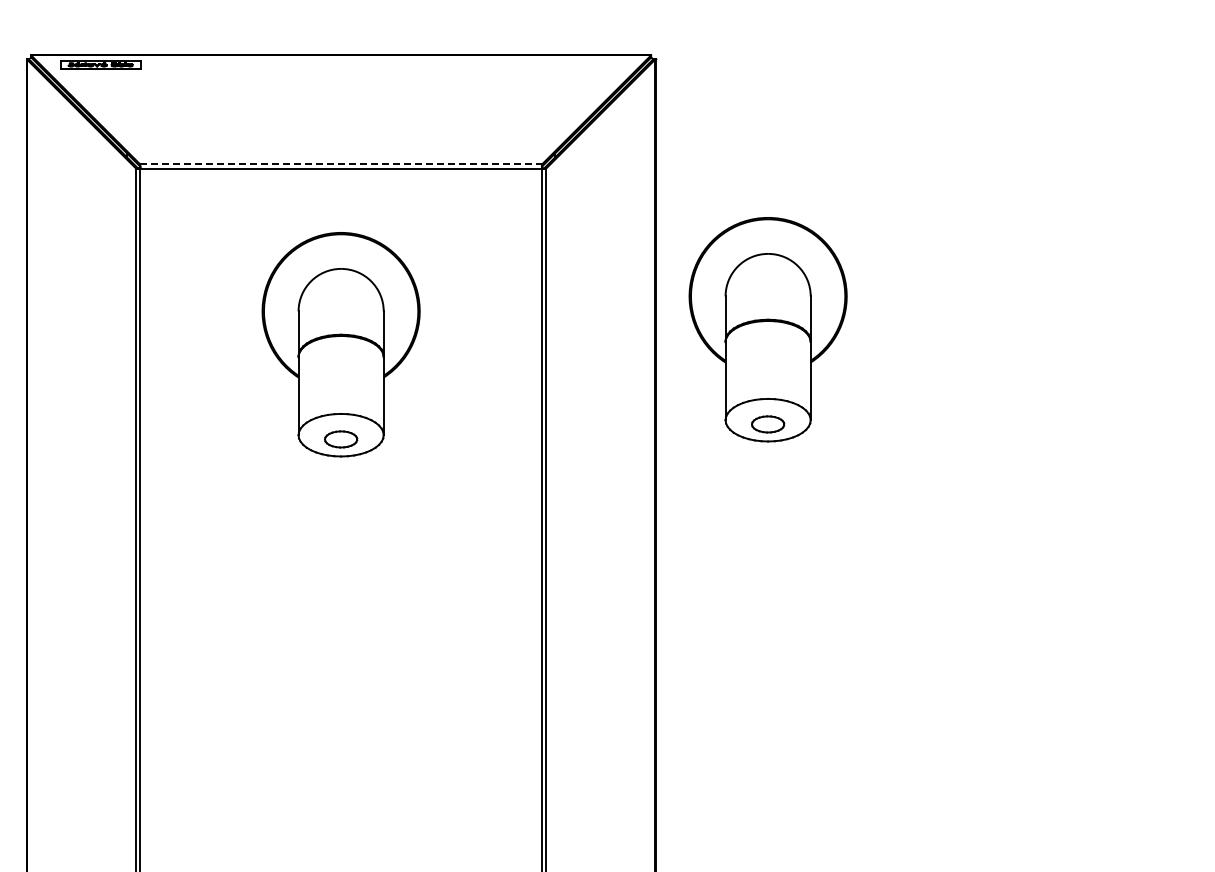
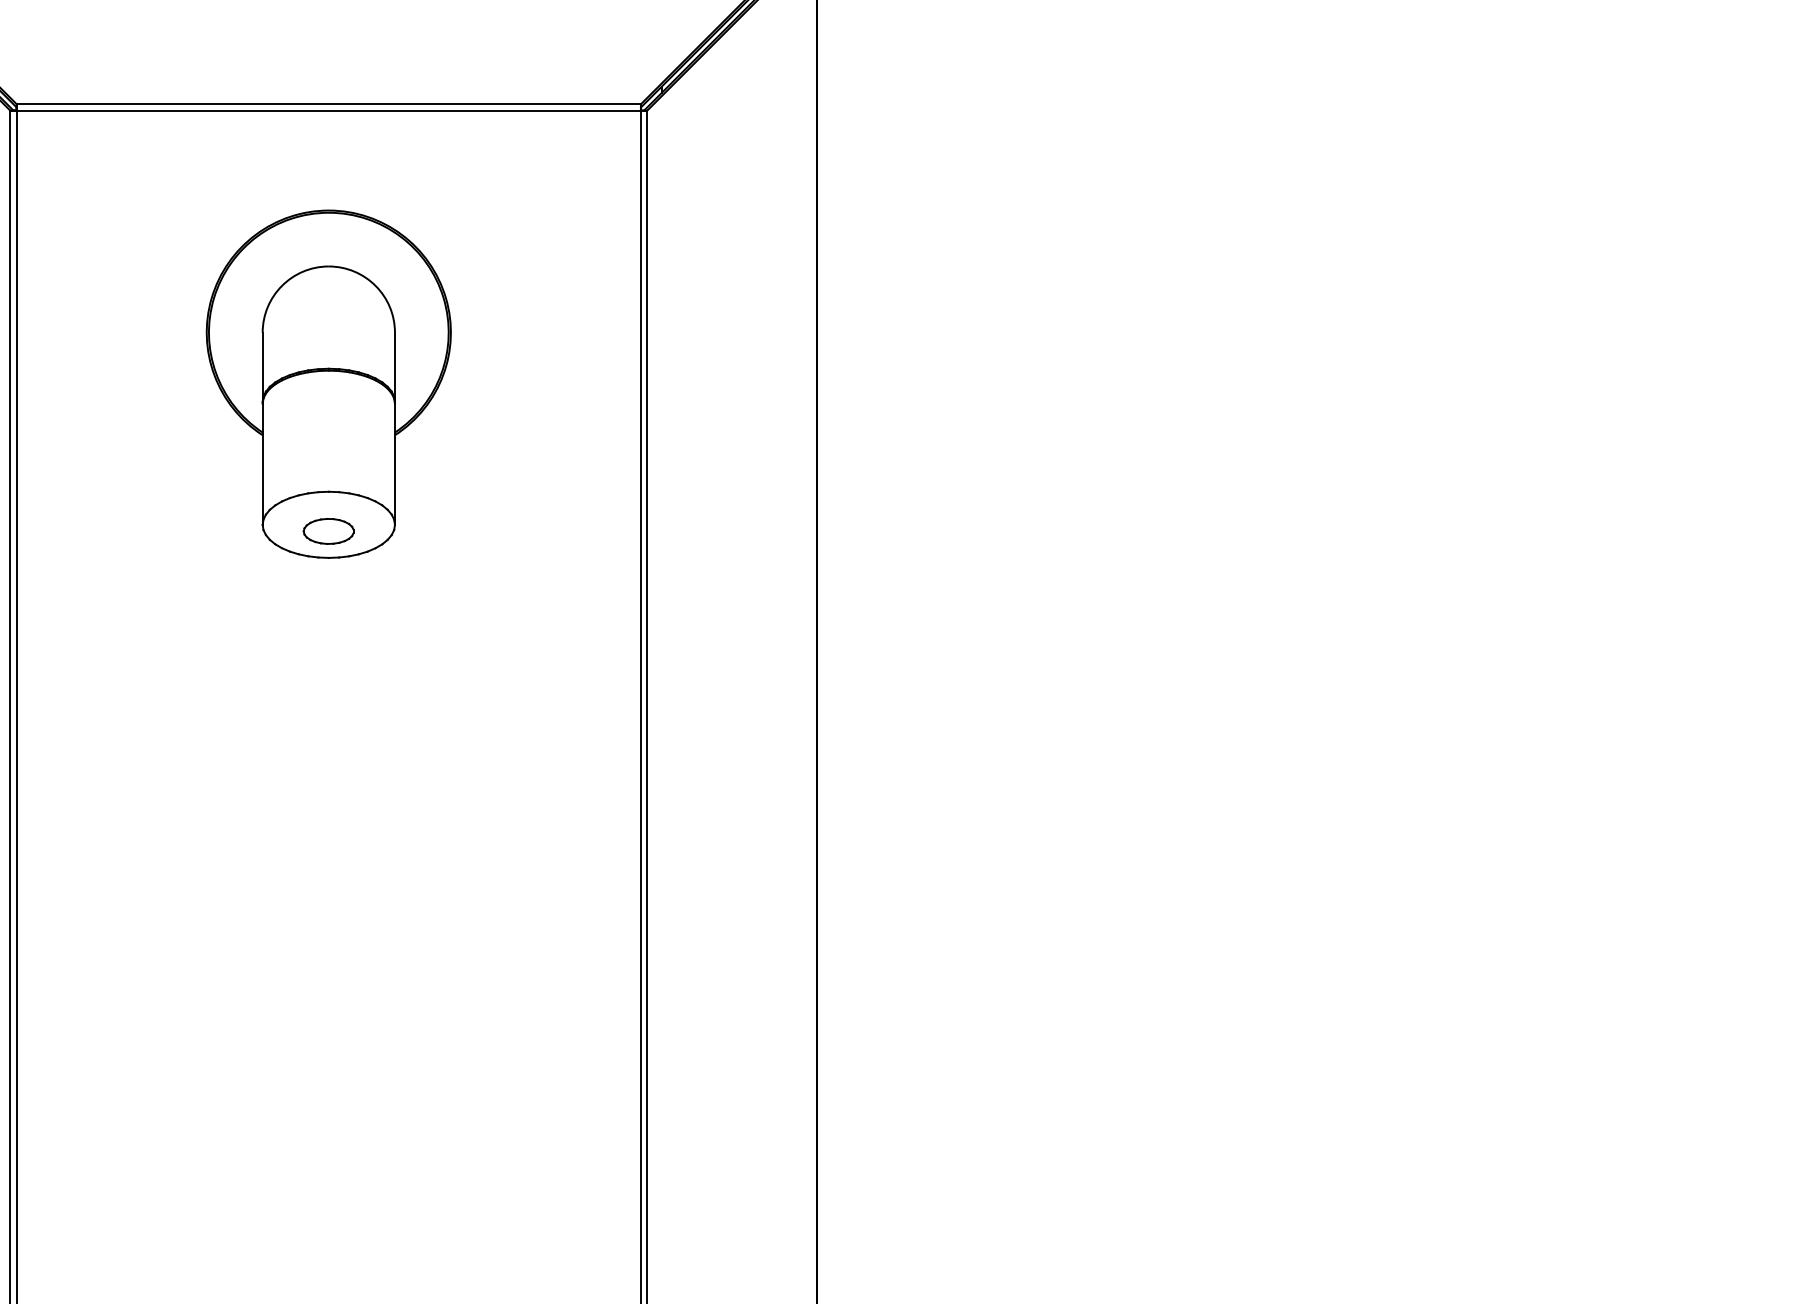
line: (341, 164) -> (329, 104), dashed -> solid
part: (767, 329) -> (991, 360), removed

